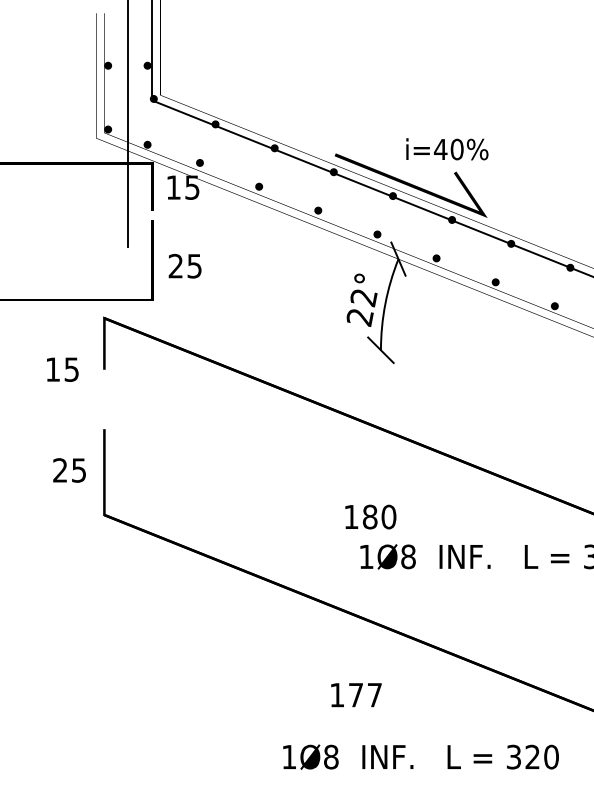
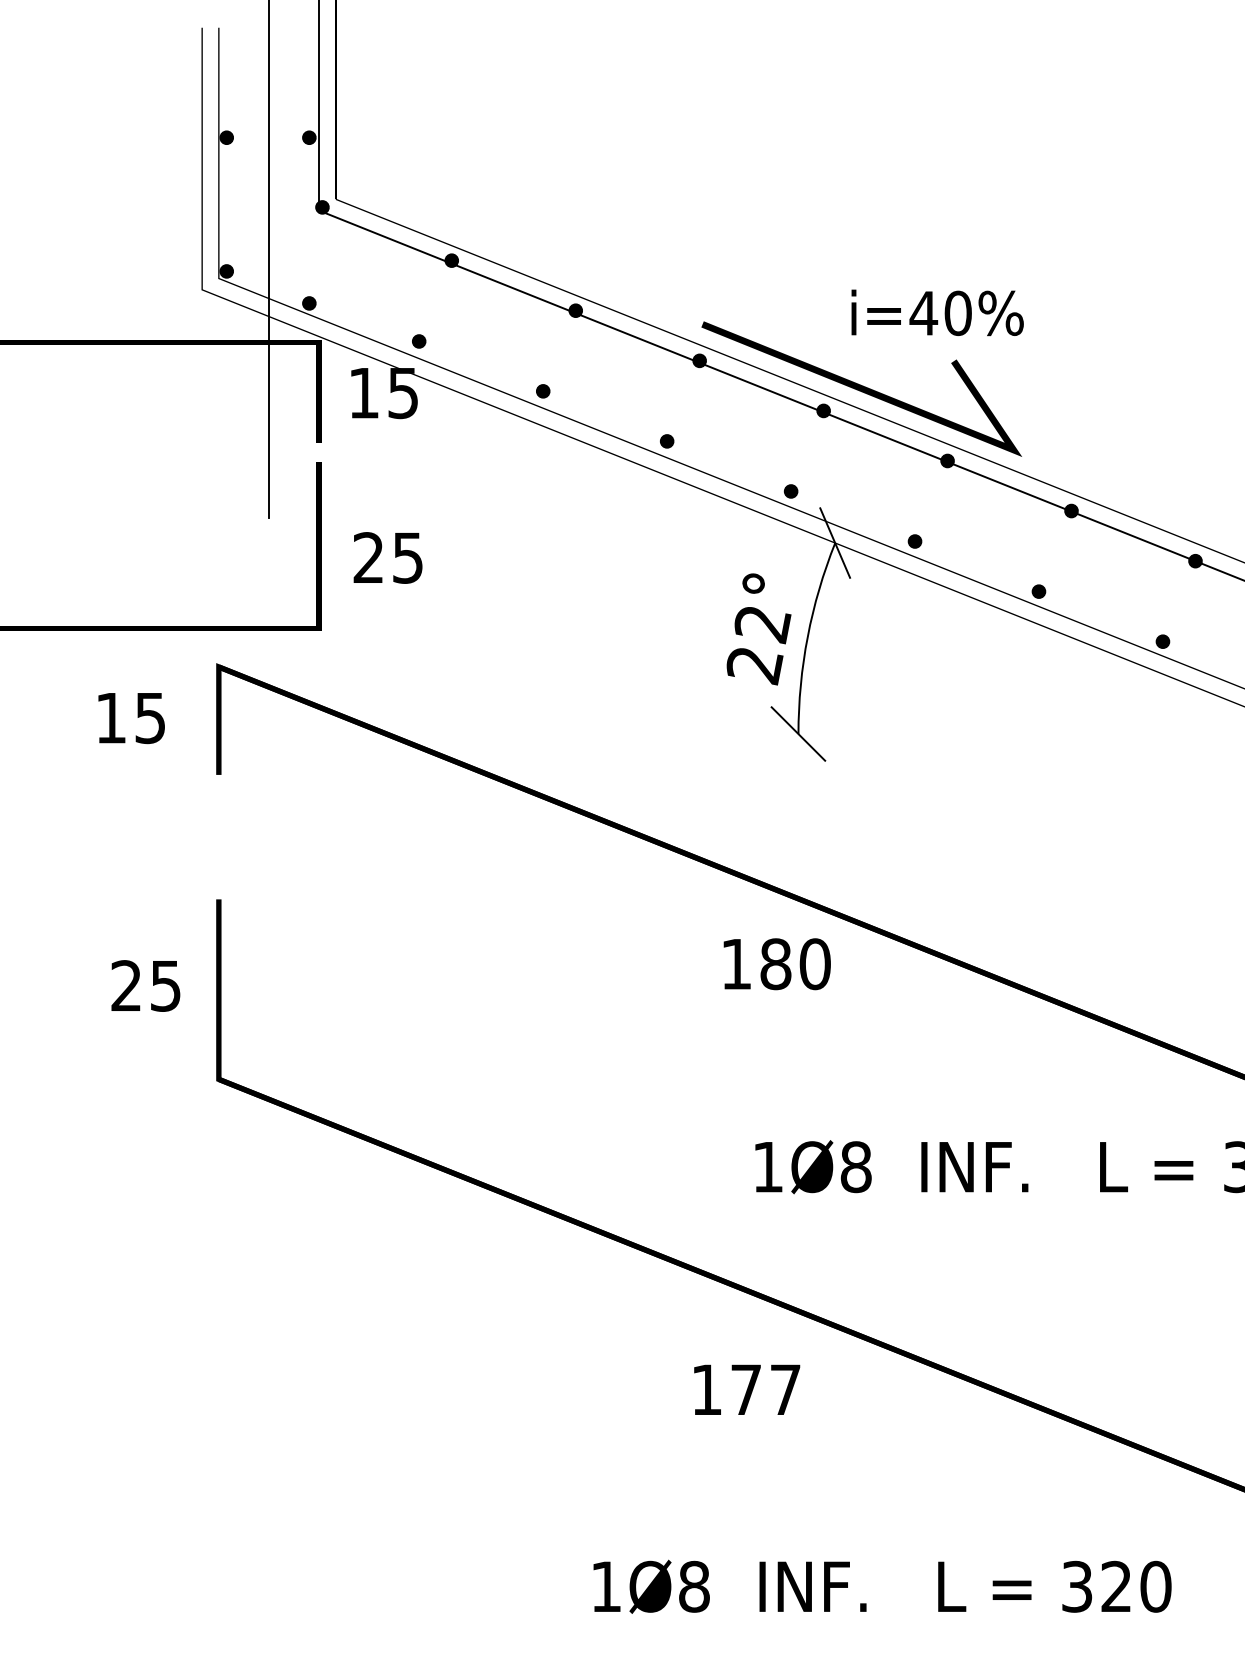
text: (62, 369) -> (131, 717), moved
text: (370, 516) -> (776, 962), moved
text: (356, 695) -> (747, 1390), moved

